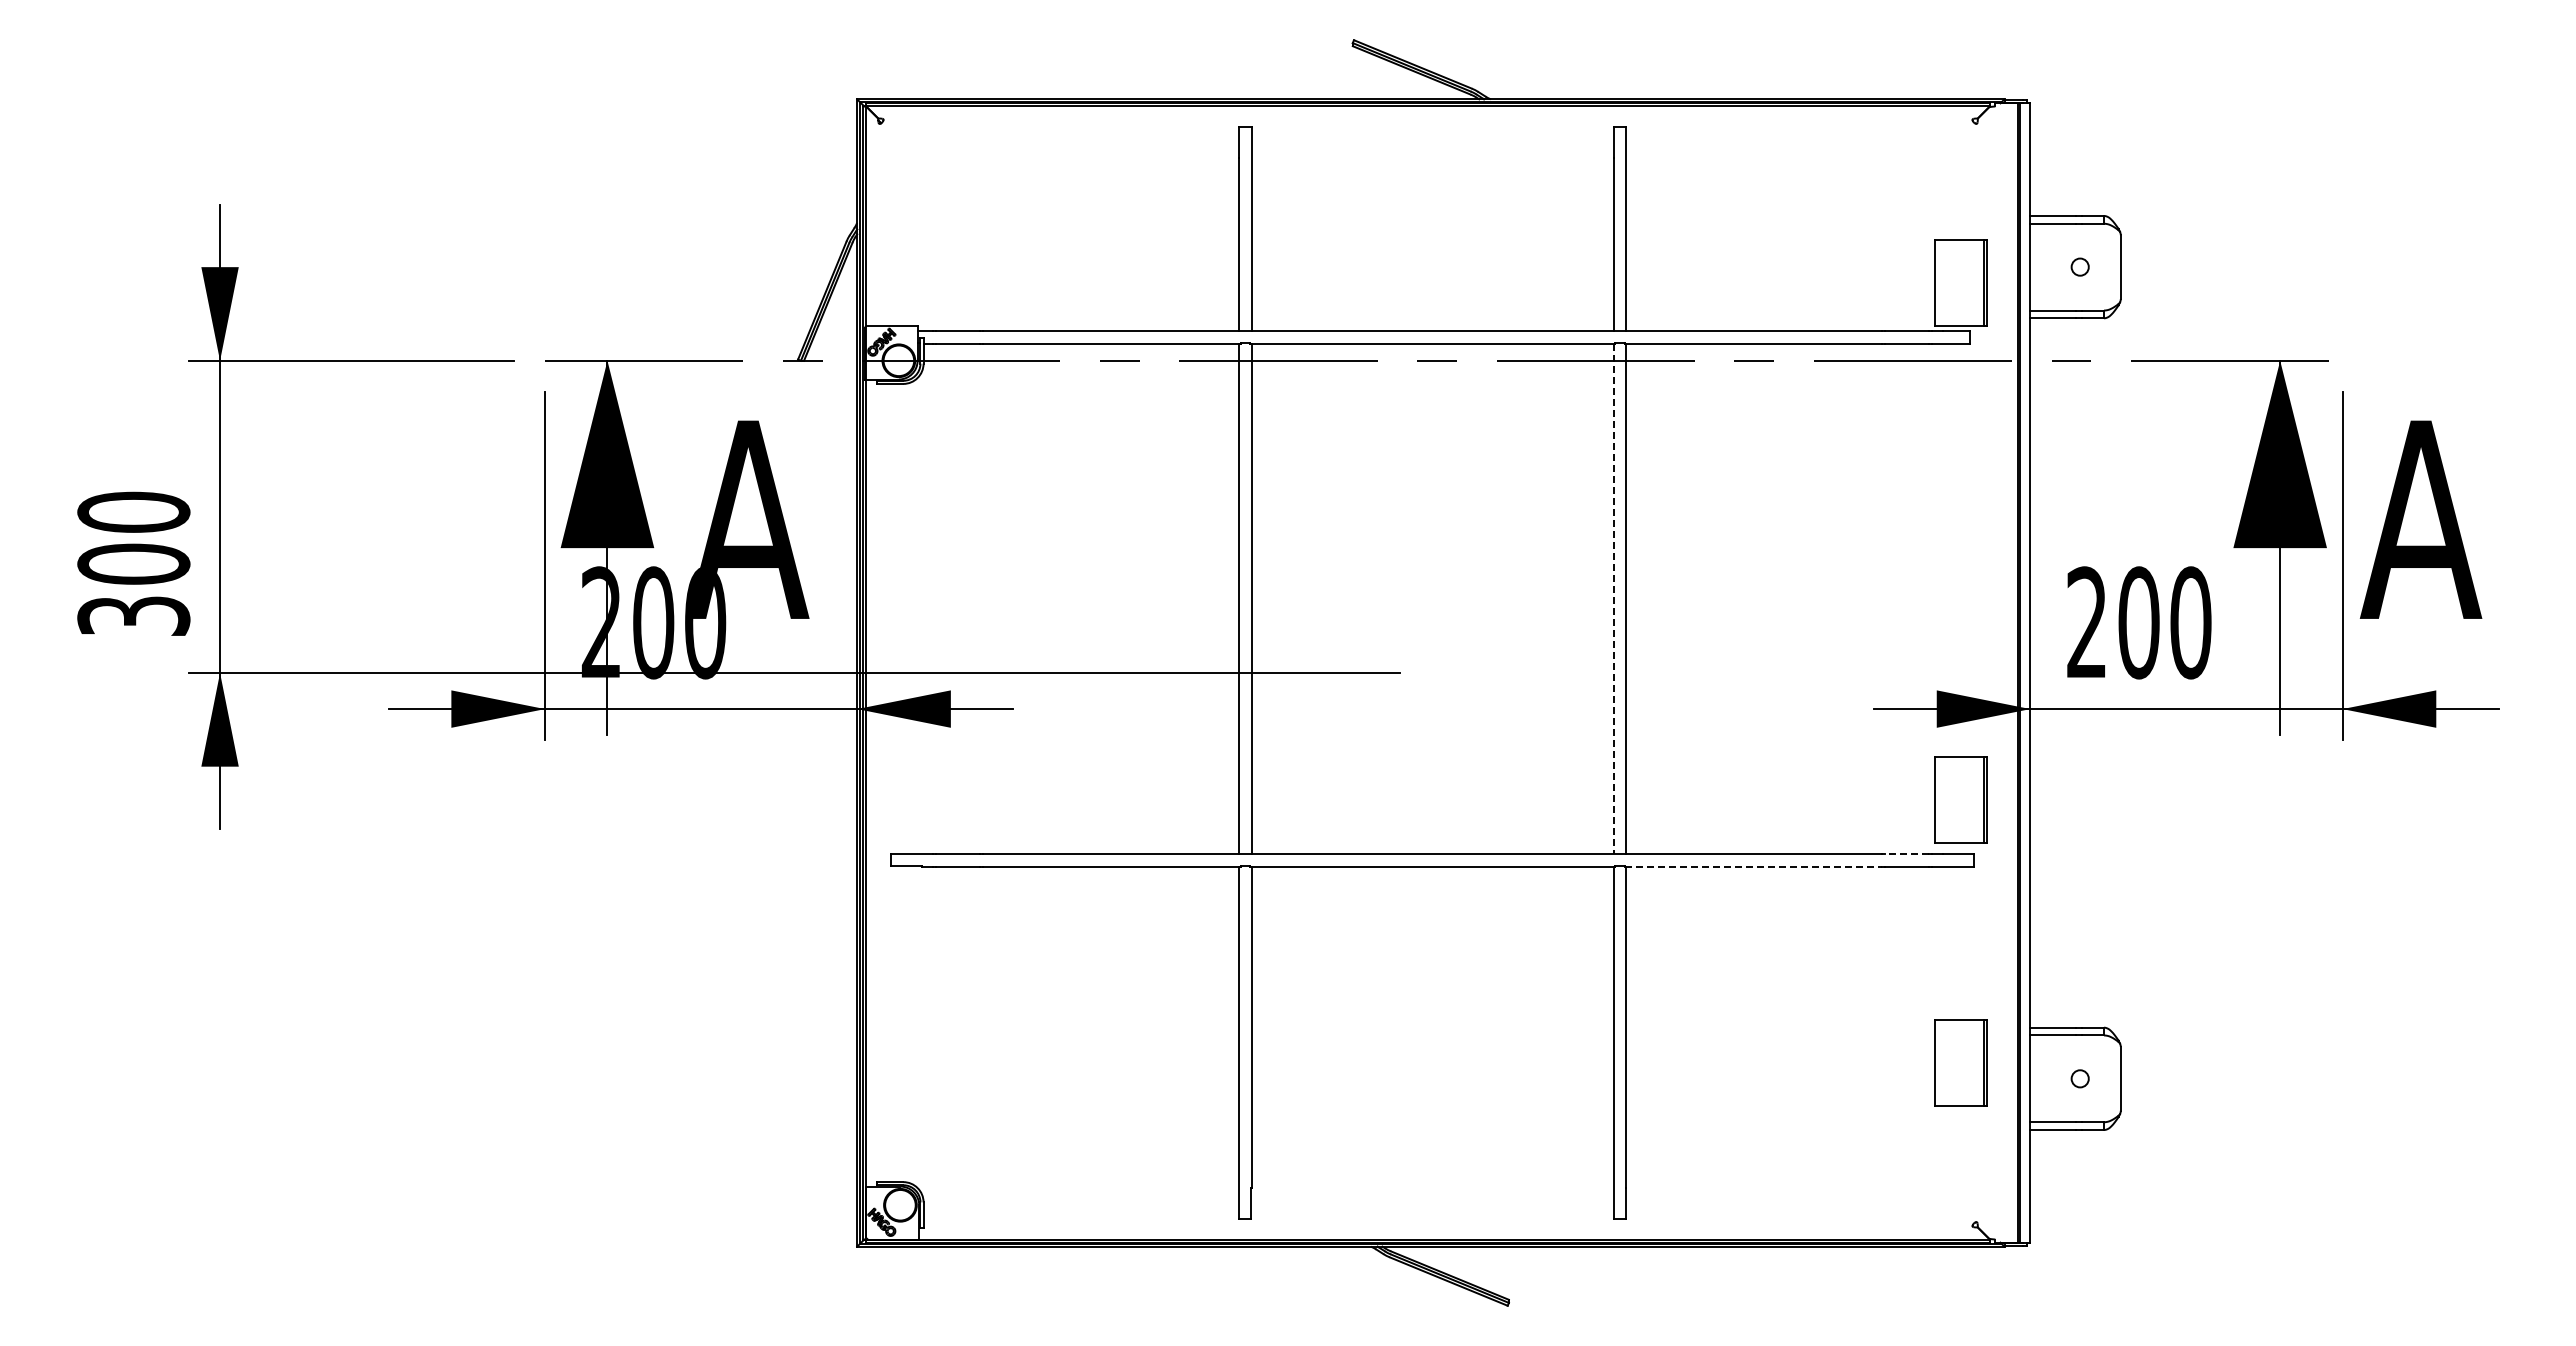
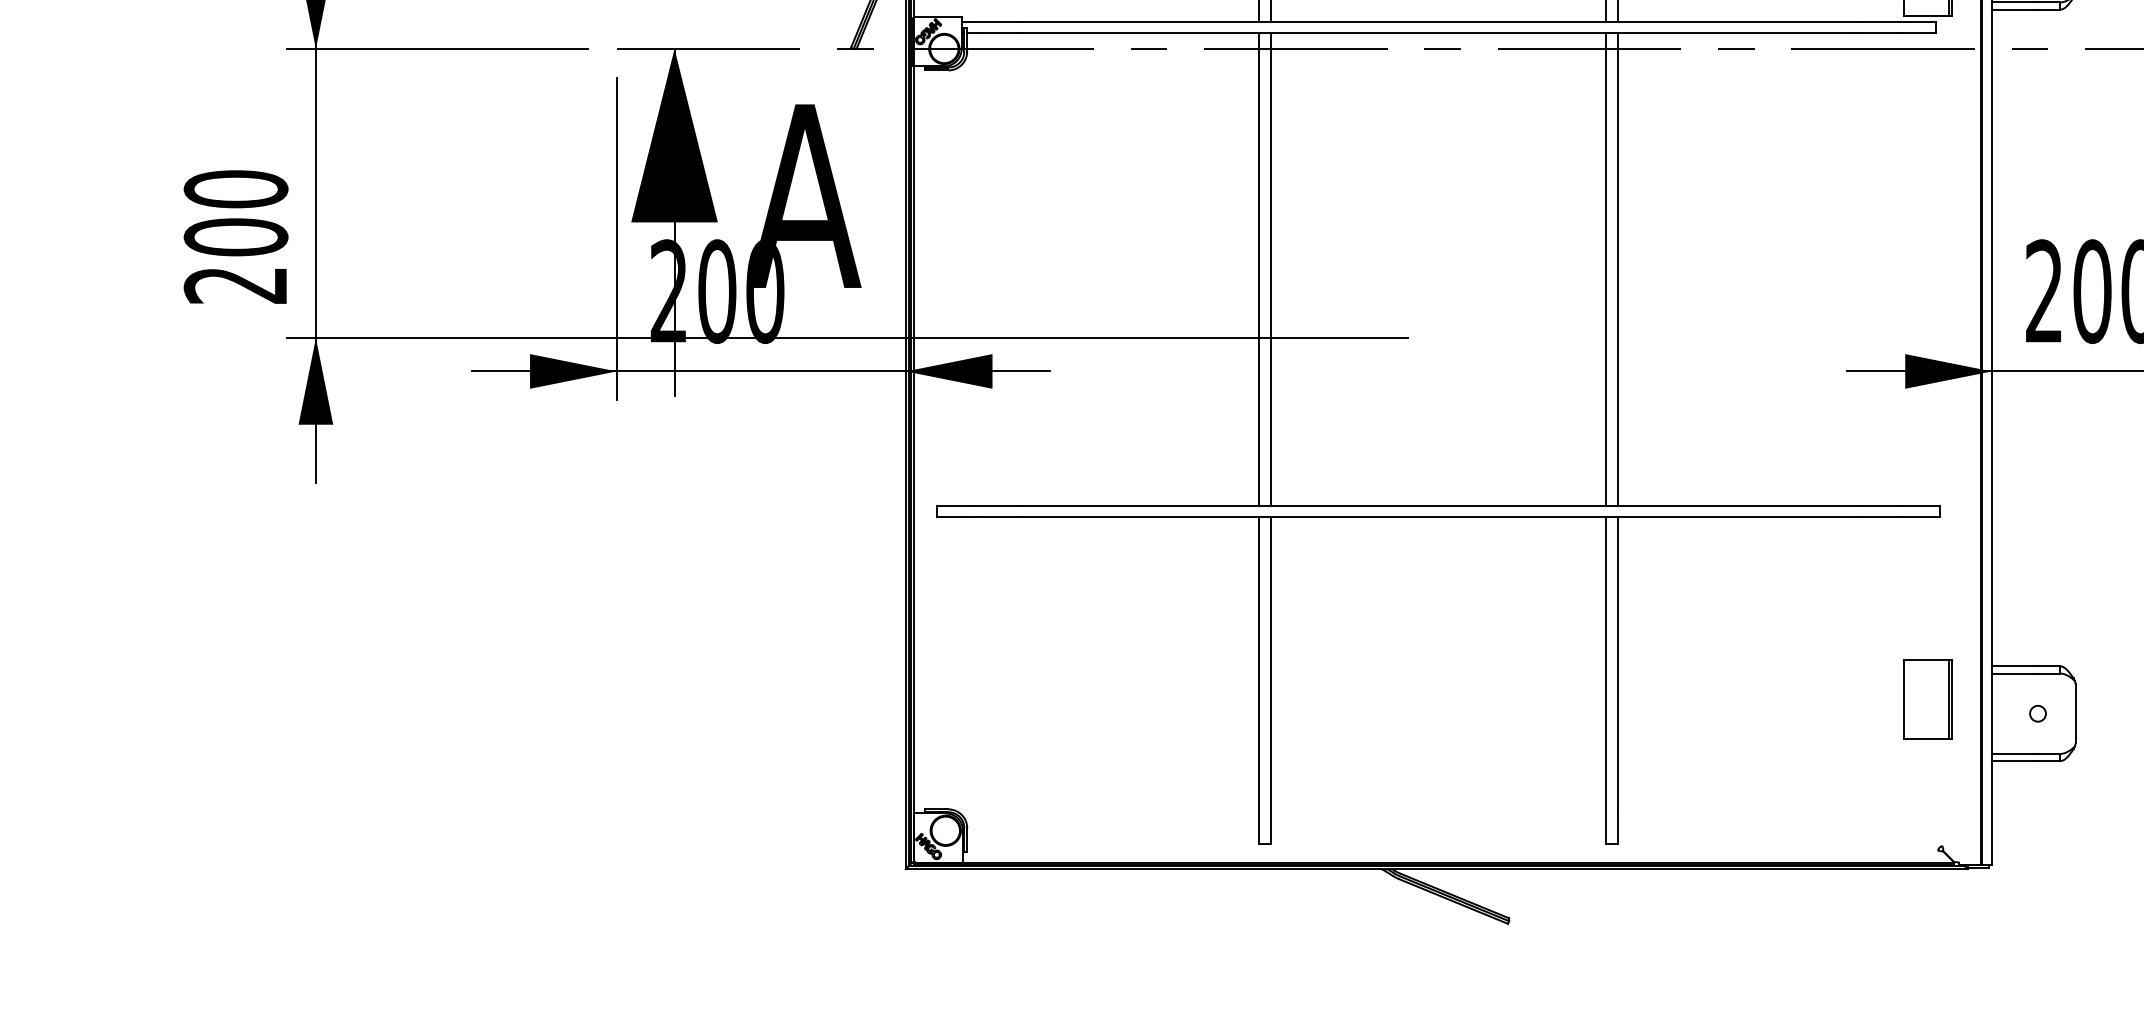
line: (1613, 599) -> (1605, 269), dashed -> solid
text: (133, 616) -> (235, 285), 300 -> 200
part: (1960, 799) -> (1927, 455), removed
line: (1907, 854) -> (1878, 506), dashed -> solid
line: (1753, 866) -> (1735, 517), dashed -> solid

